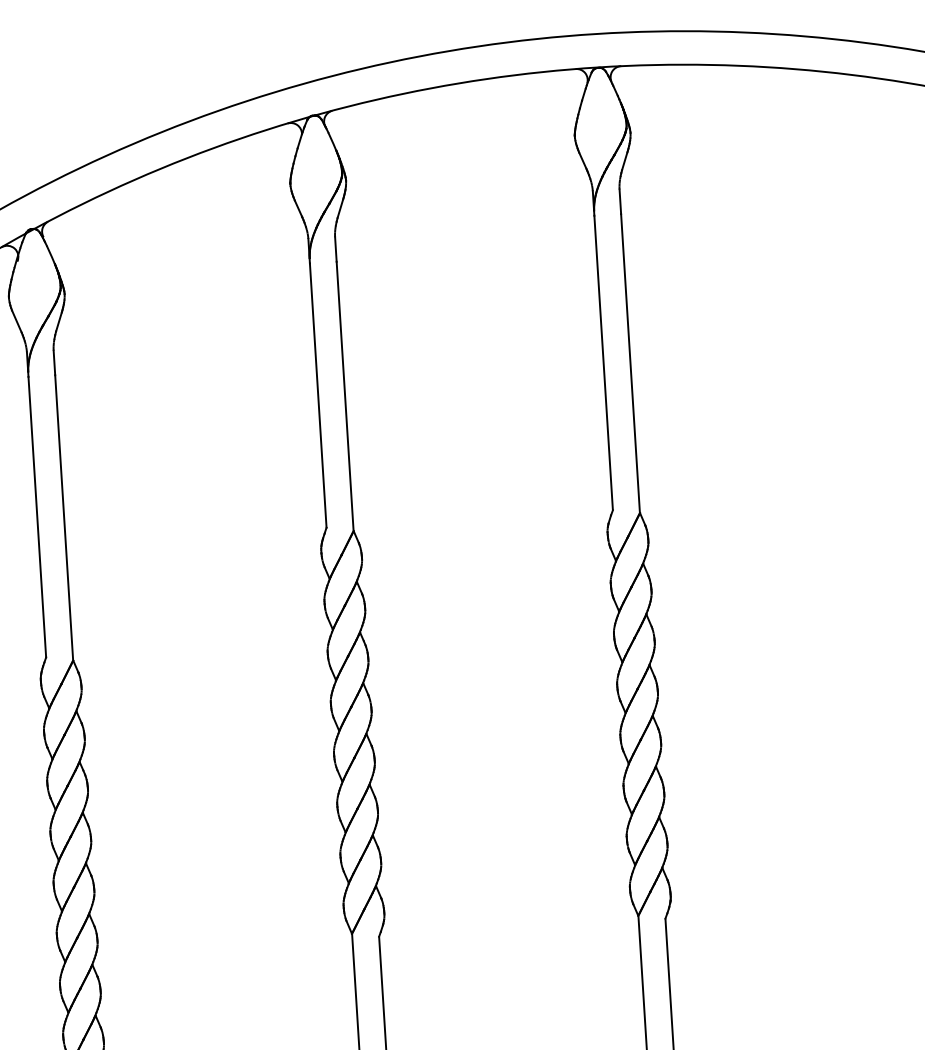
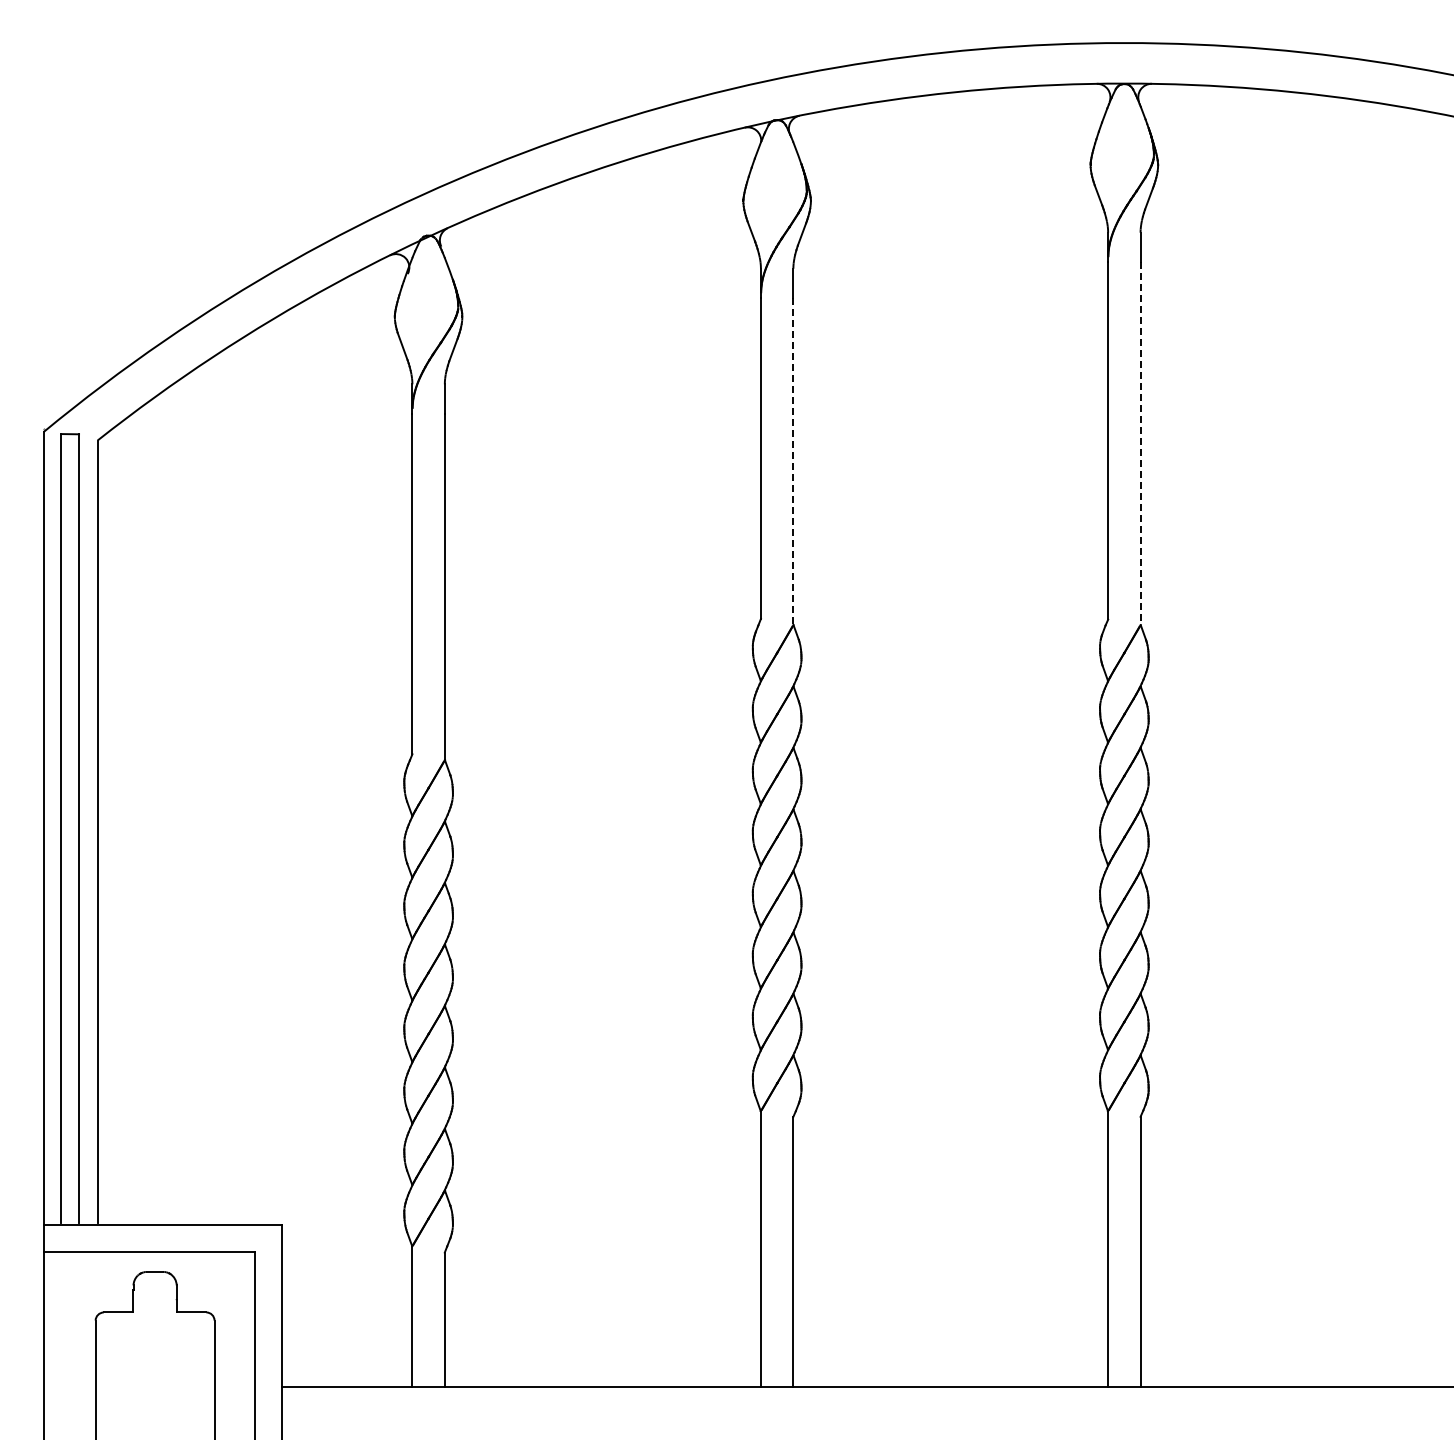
line: (630, 364) -> (1140, 444), solid -> dashed
line: (345, 397) -> (793, 462), solid -> dashed

